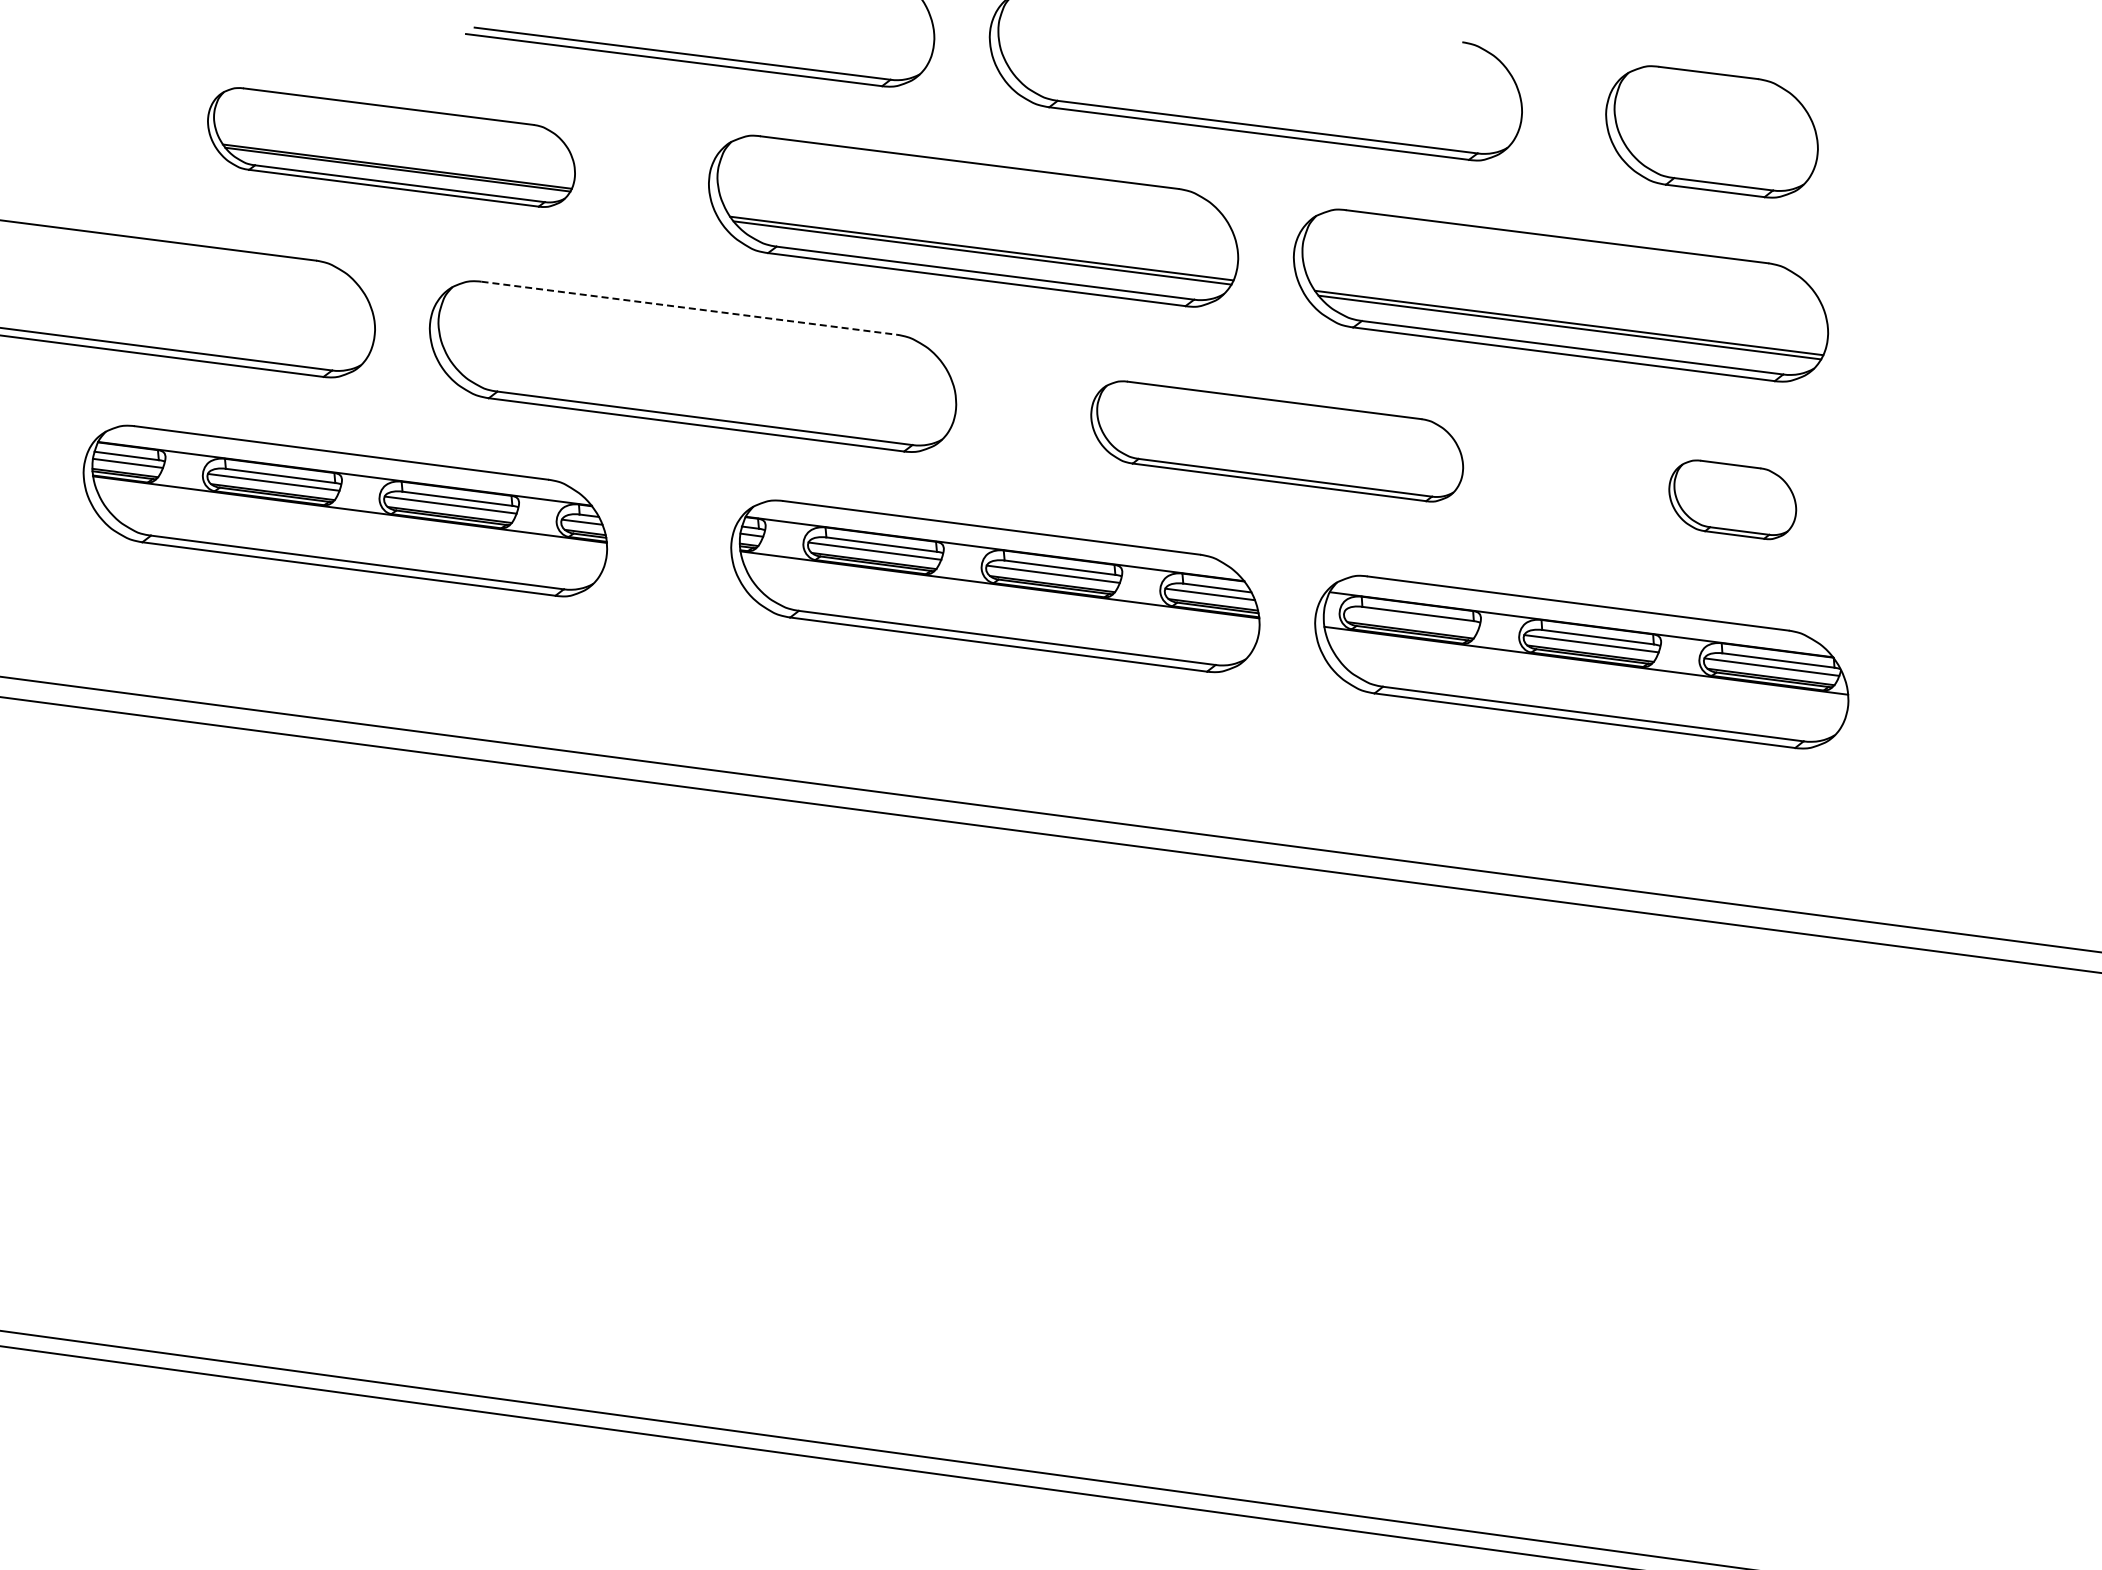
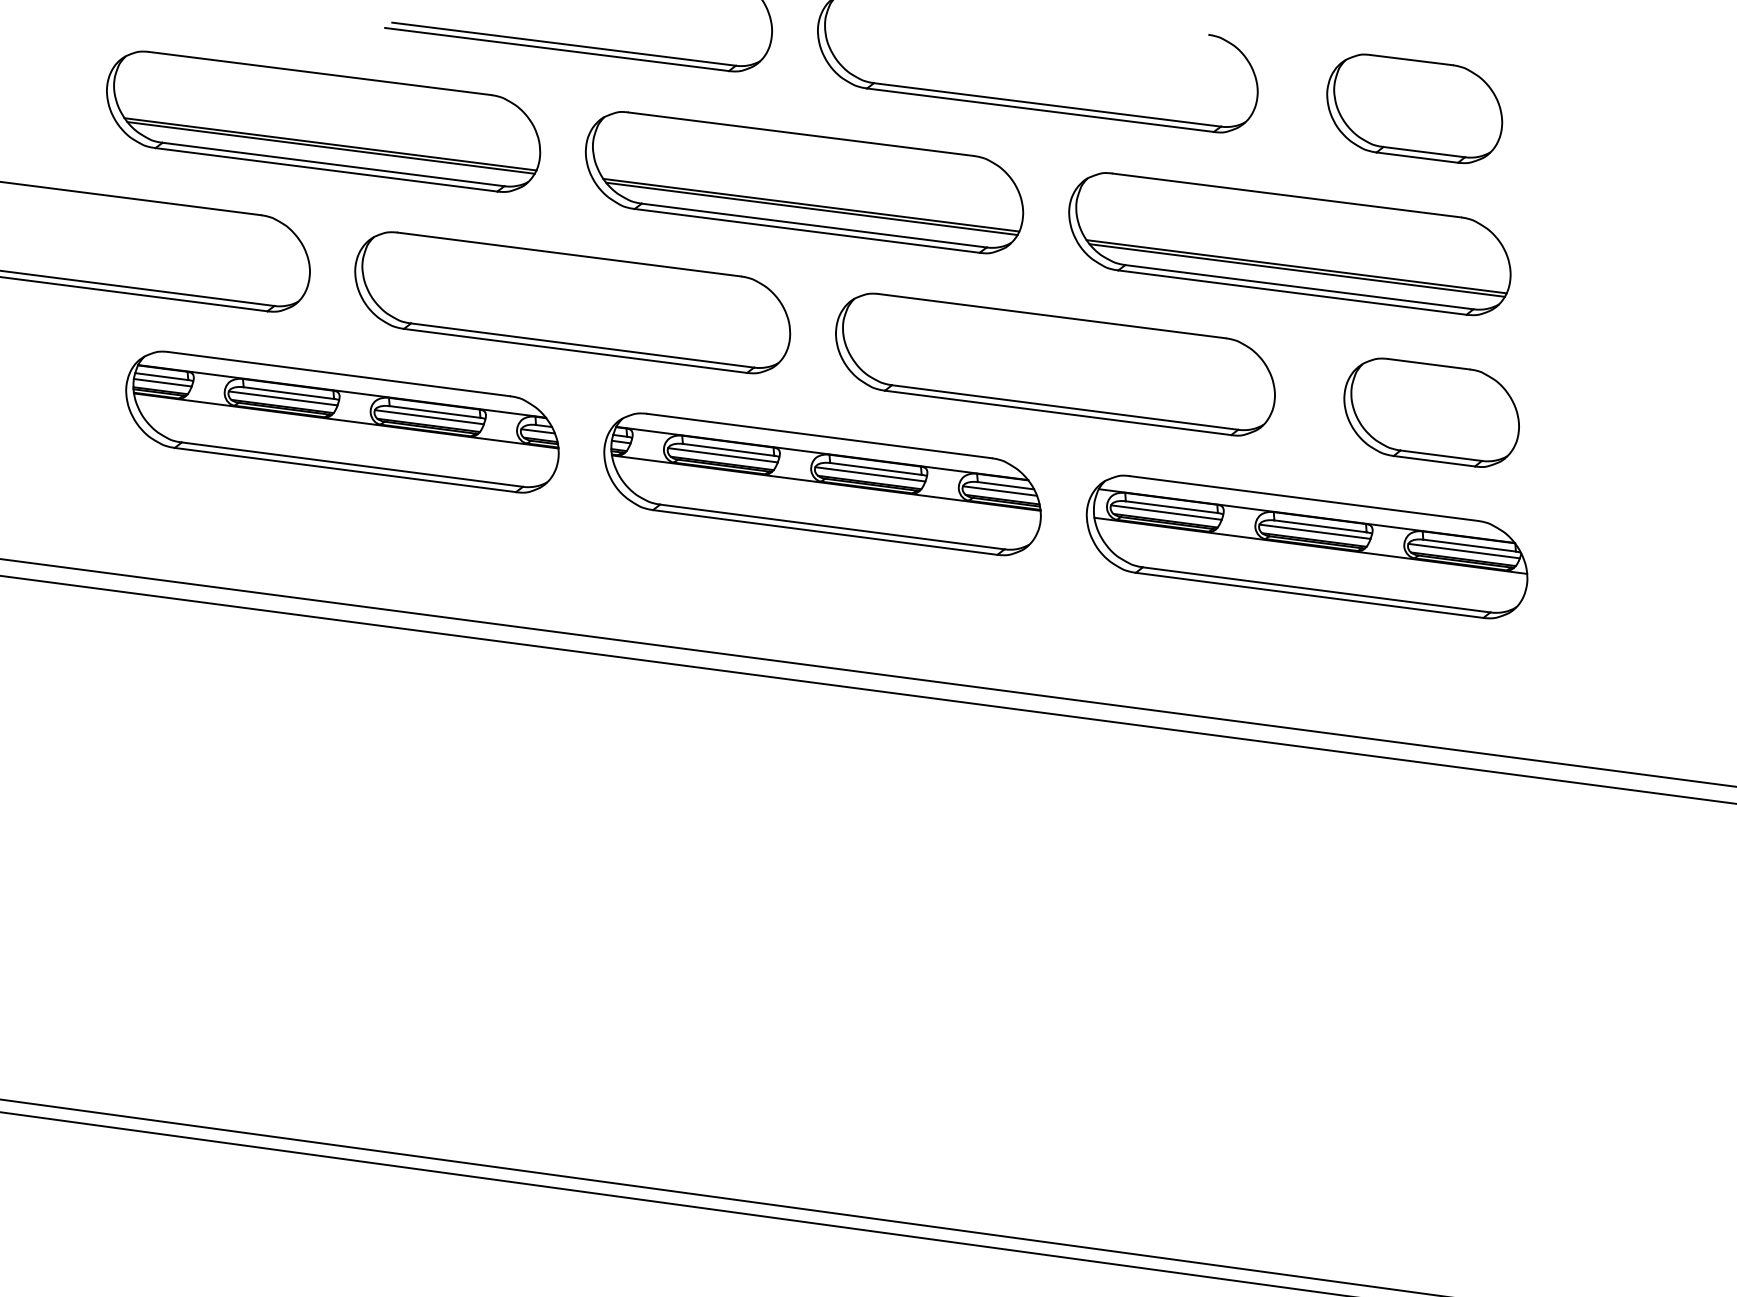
part: (391, 147) -> (323, 121), size x1.43
line: (689, 308) -> (569, 254), dashed -> solid
part: (1276, 441) -> (1054, 364), size x1.43
part: (1732, 499) -> (1431, 412), size x1.67
part: (345, 510) -> (342, 421), moved
line: (1411, 620) -> (1166, 512), added

